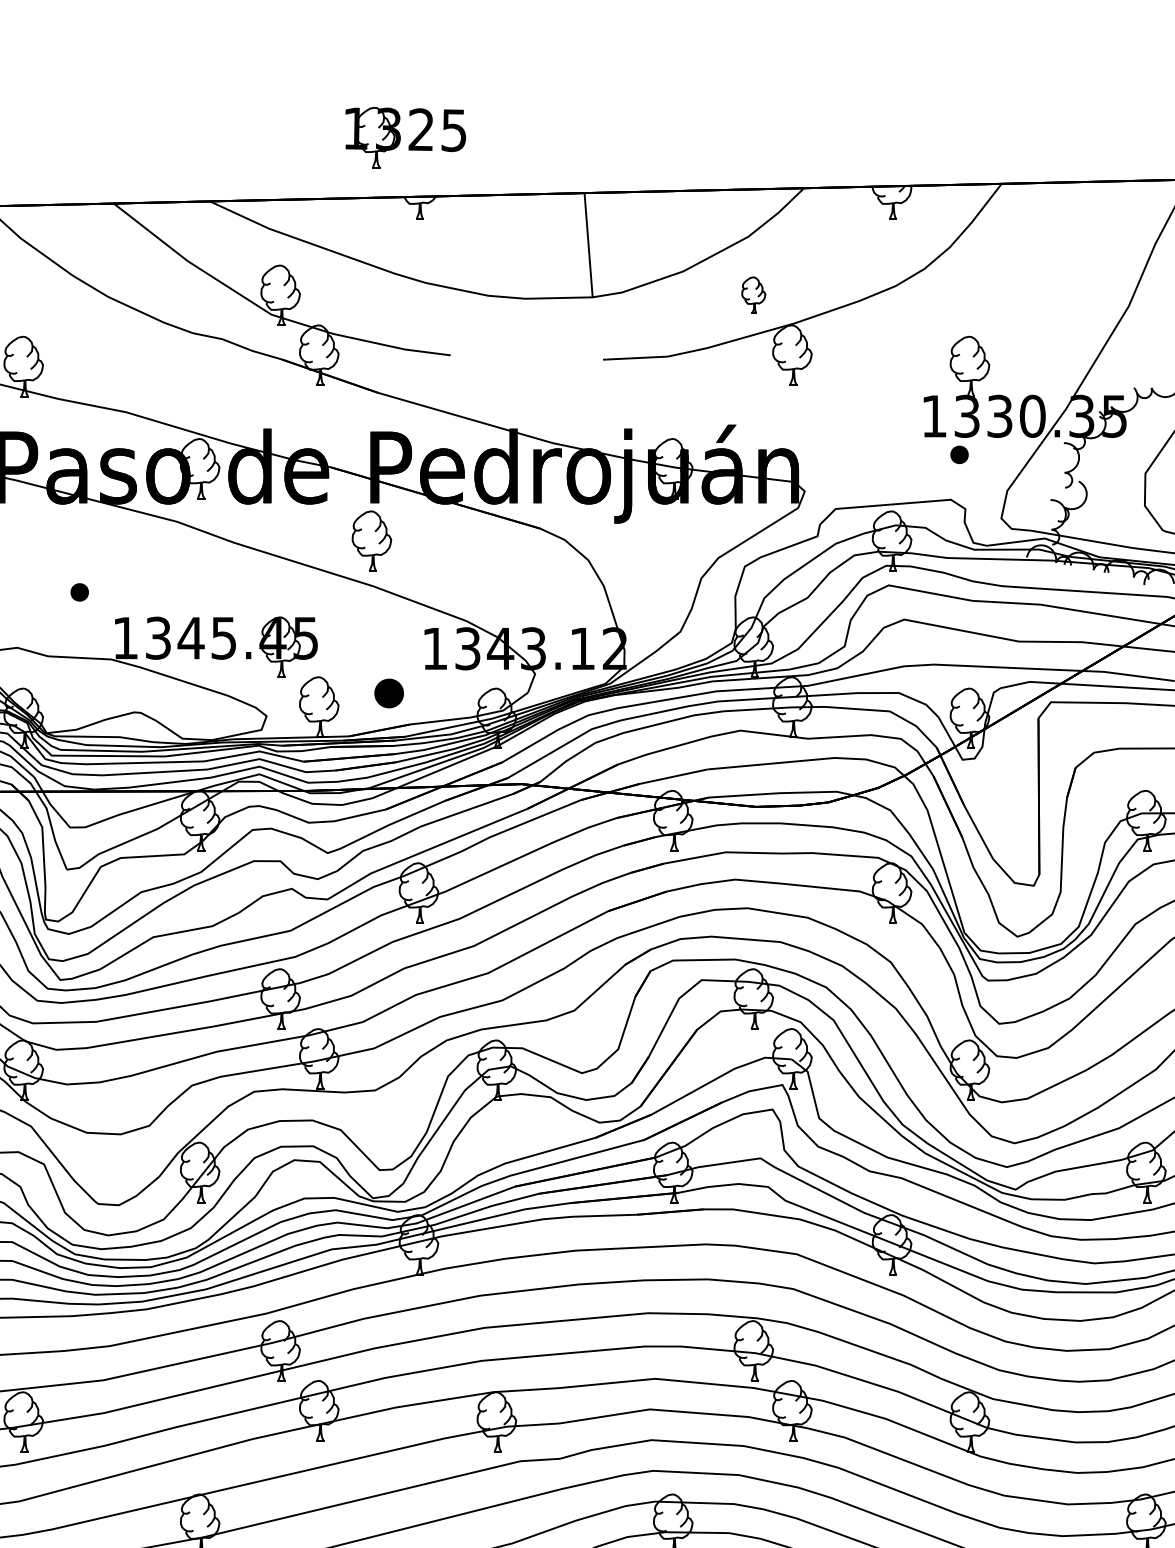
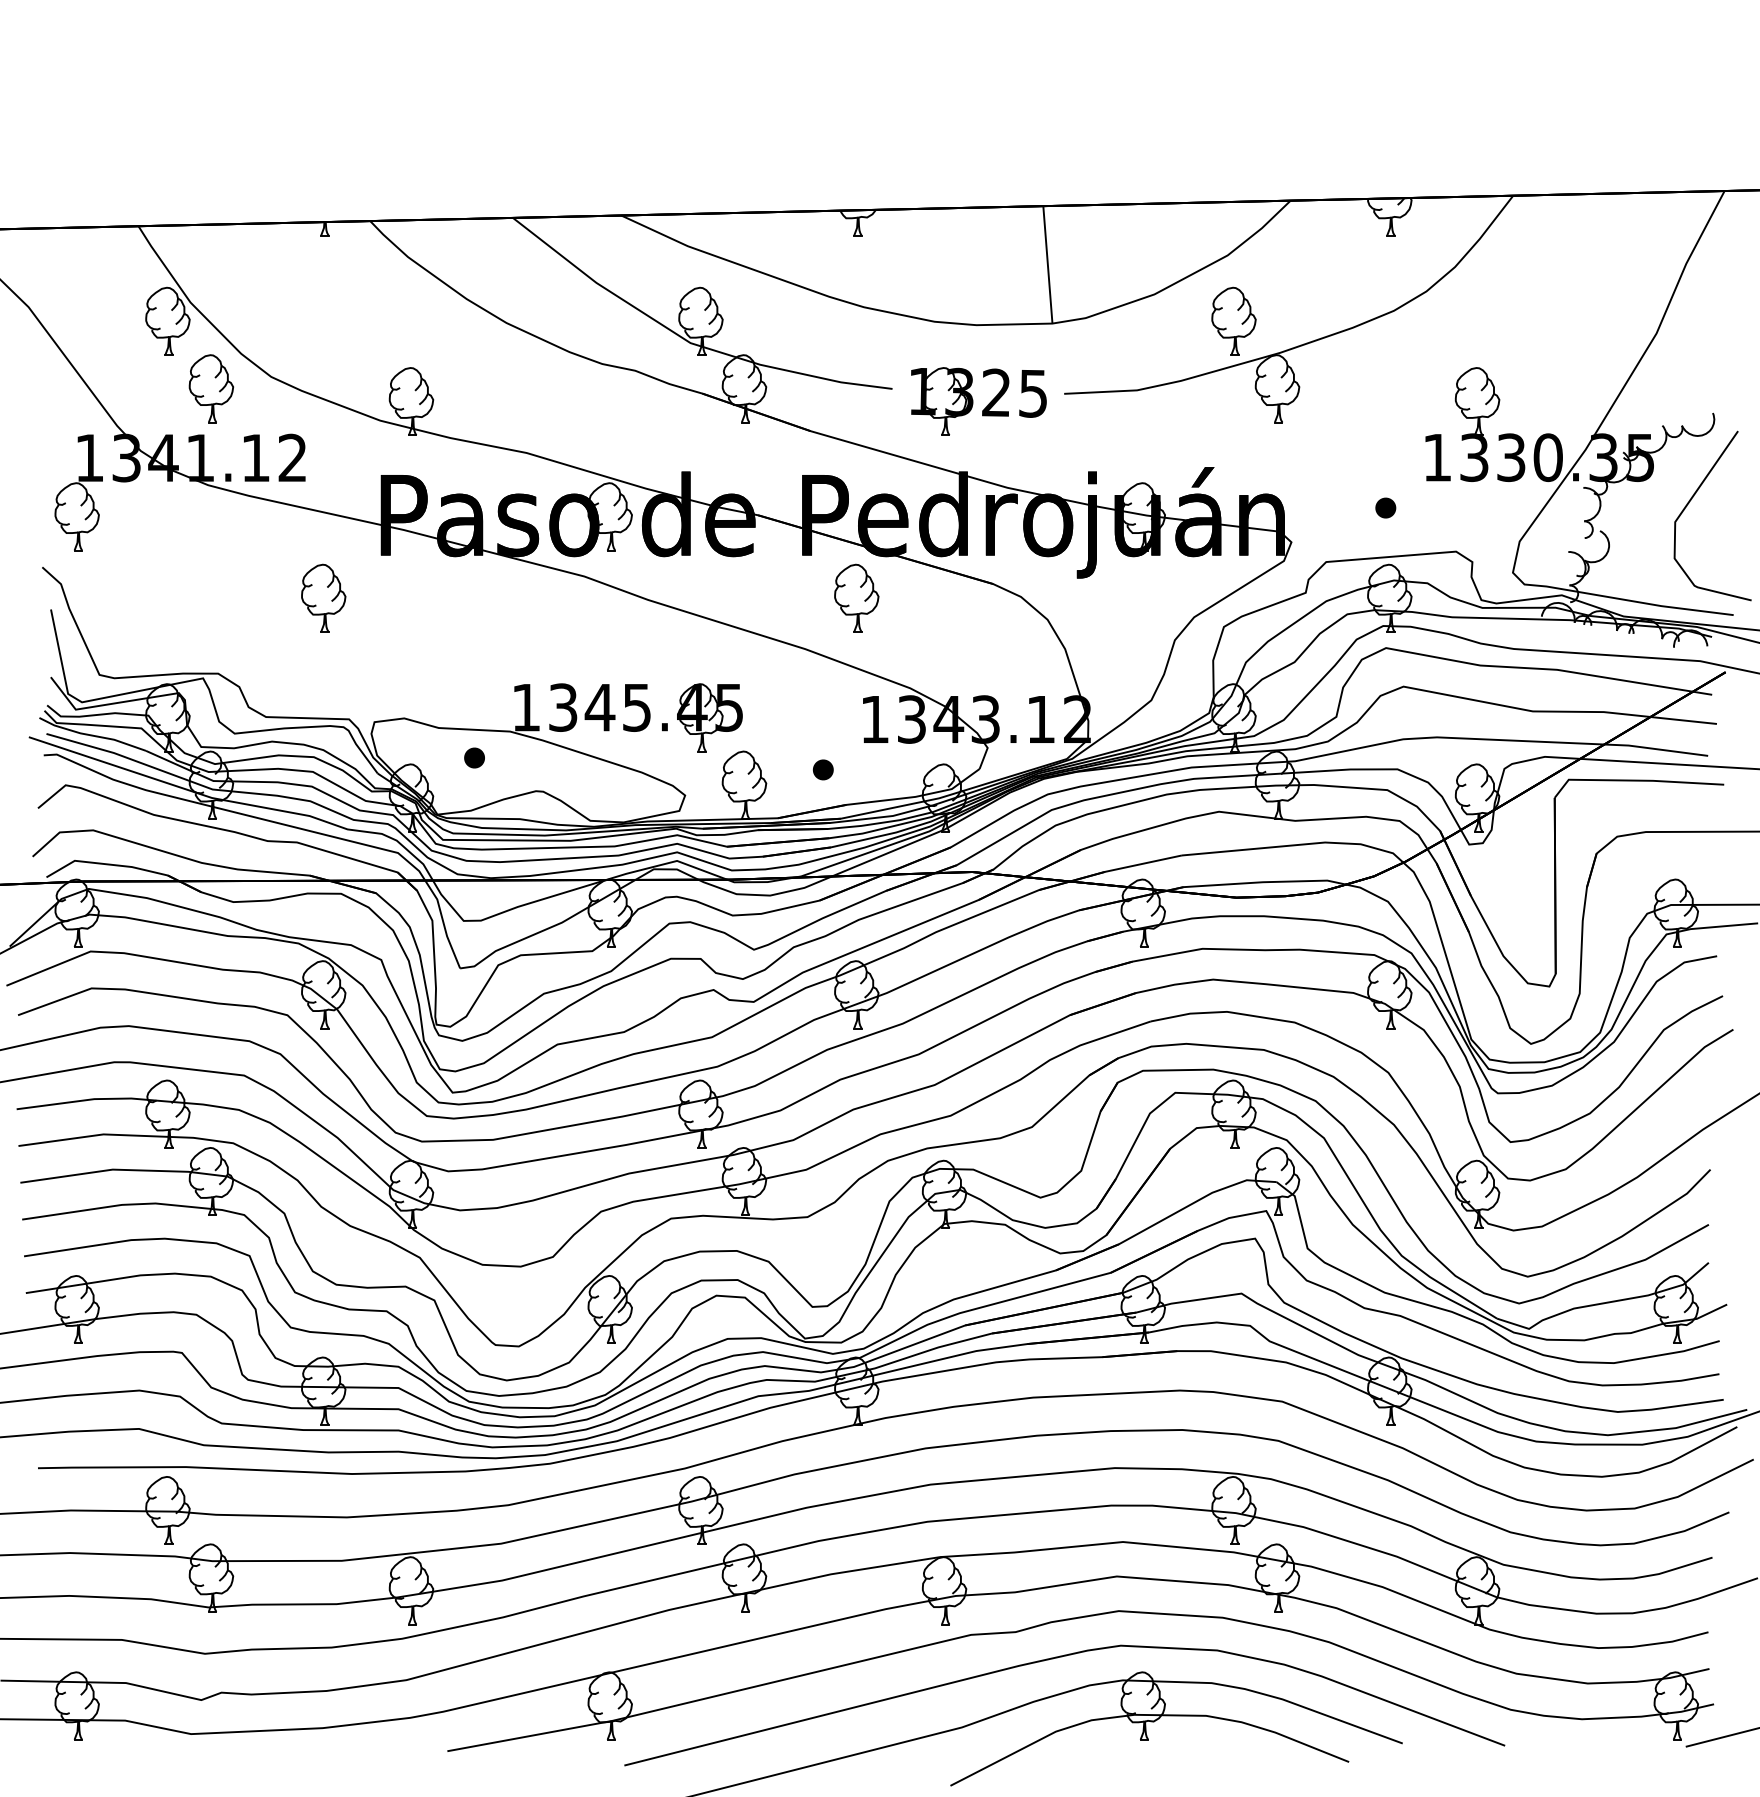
part: (405, 137) -> (978, 401), moved
part: (753, 294) -> (1233, 320), size x1.67
part: (959, 454) -> (1385, 507), moved
part: (371, 540) -> (856, 597), moved
part: (79, 591) -> (474, 757), moved
part: (389, 693) -> (823, 769), size x0.62

